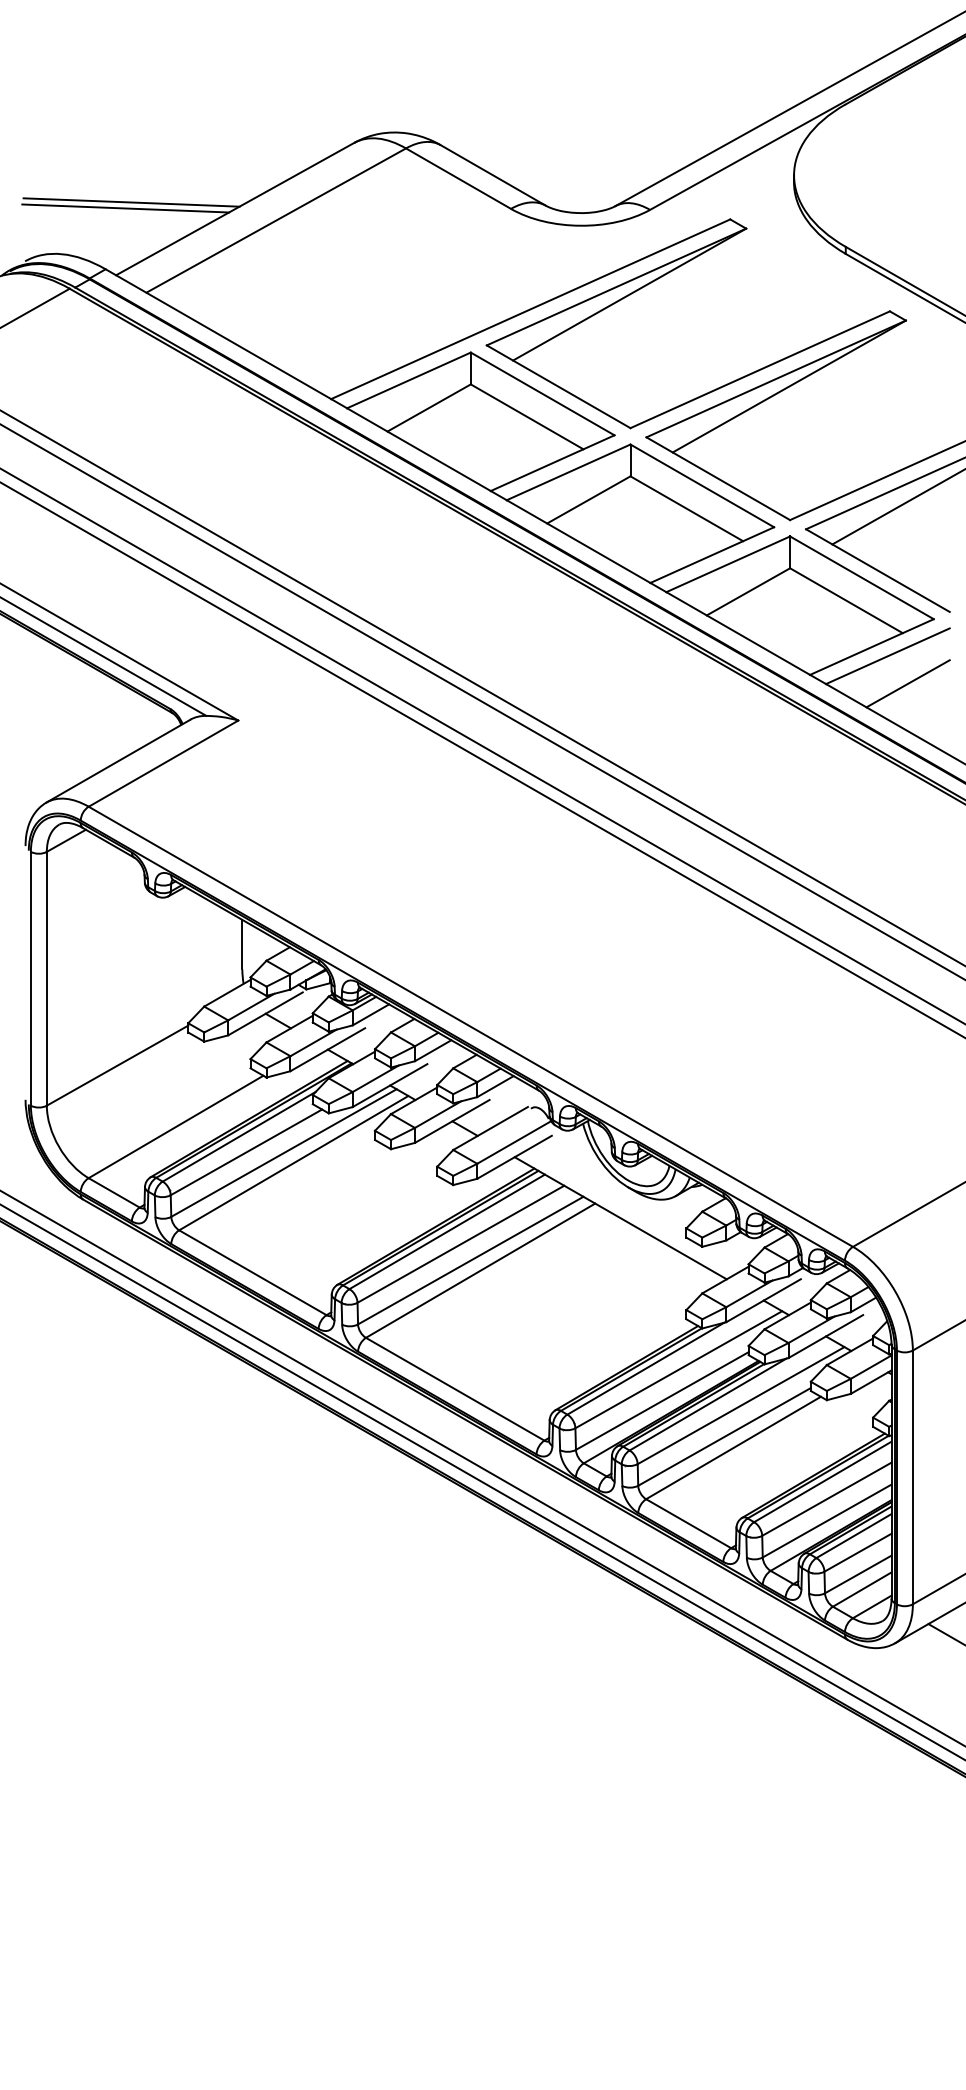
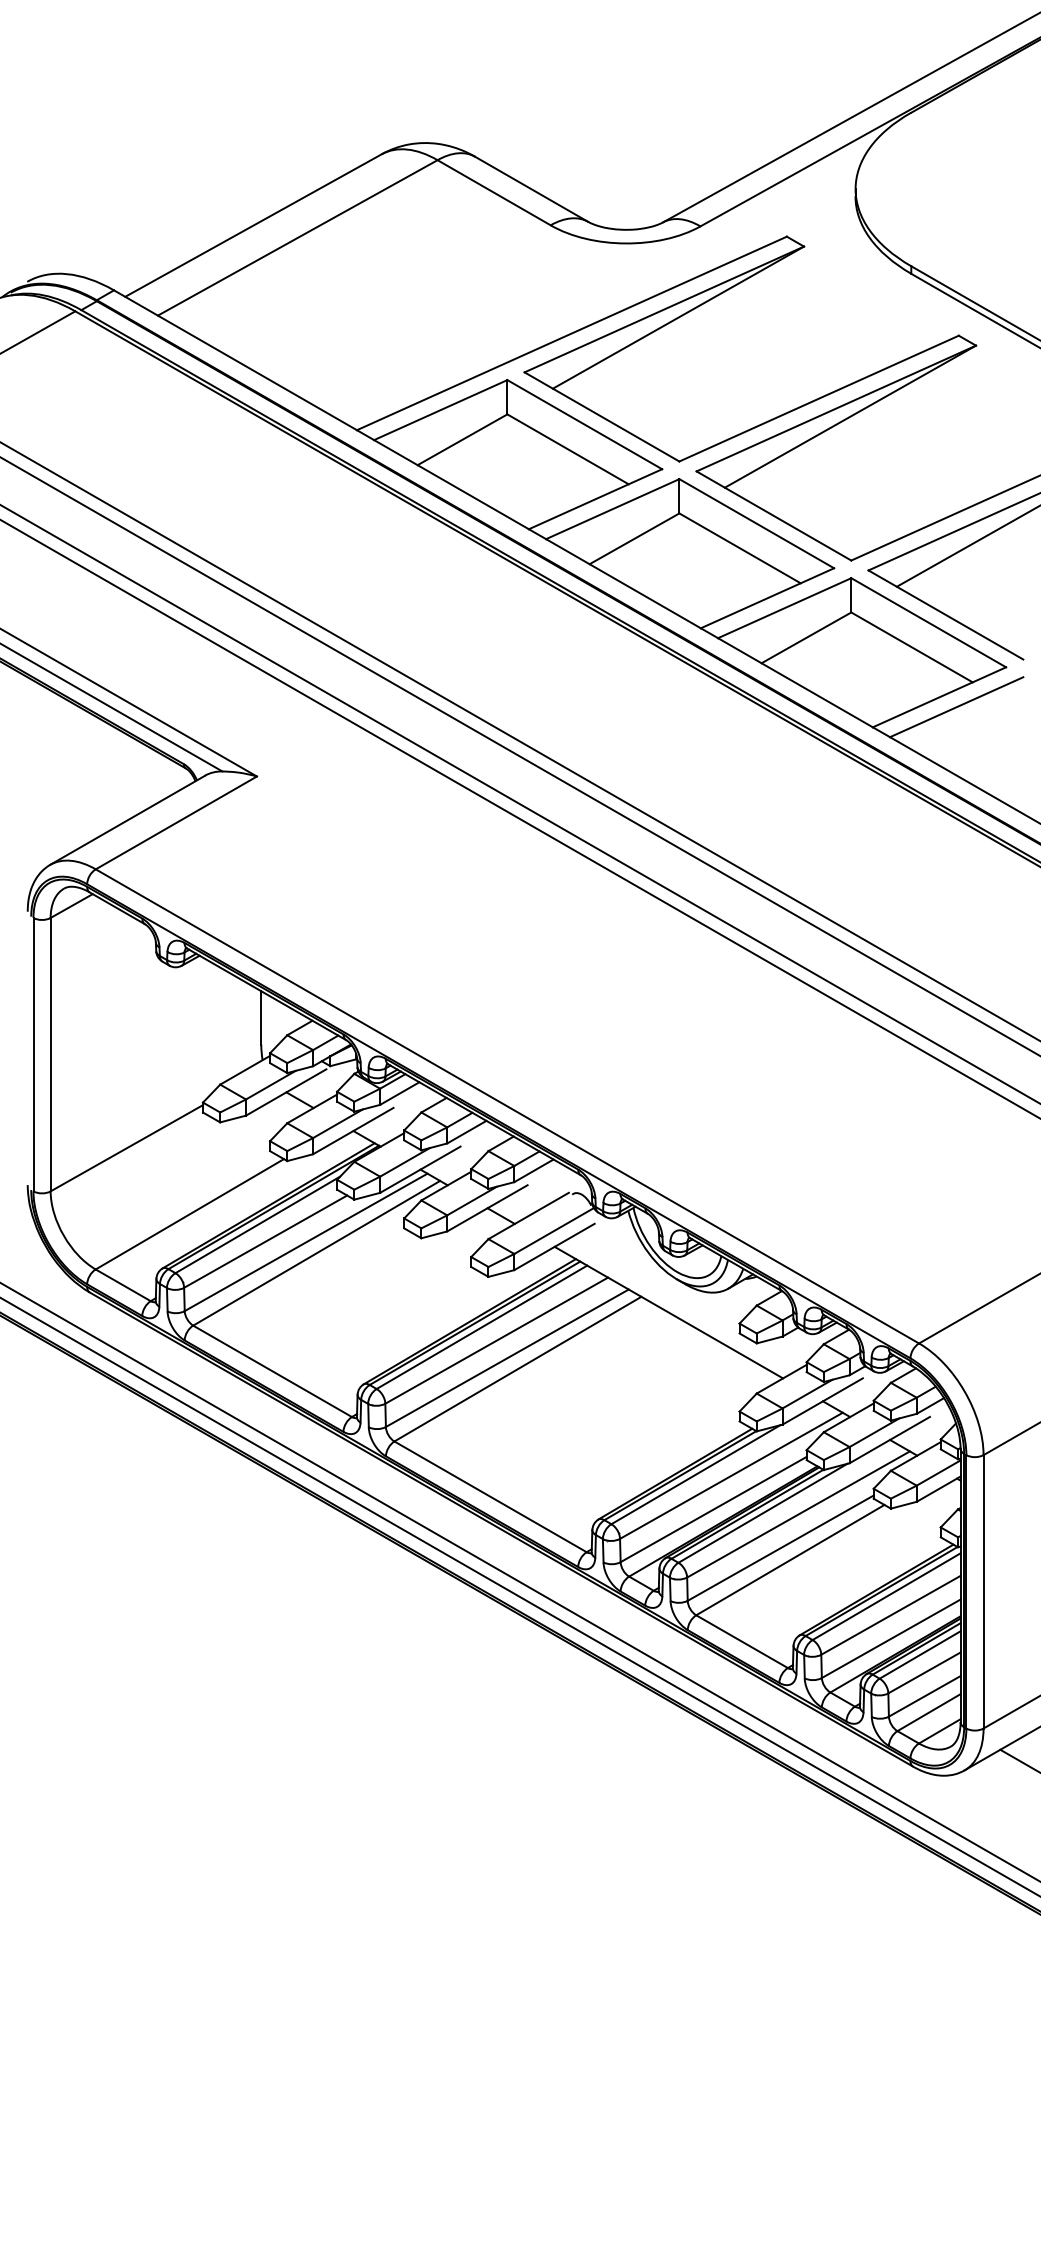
line: (131, 201) -> (141, 217), removed
line: (125, 208) -> (135, 224), removed
line: (908, 683) -> (978, 736), removed

